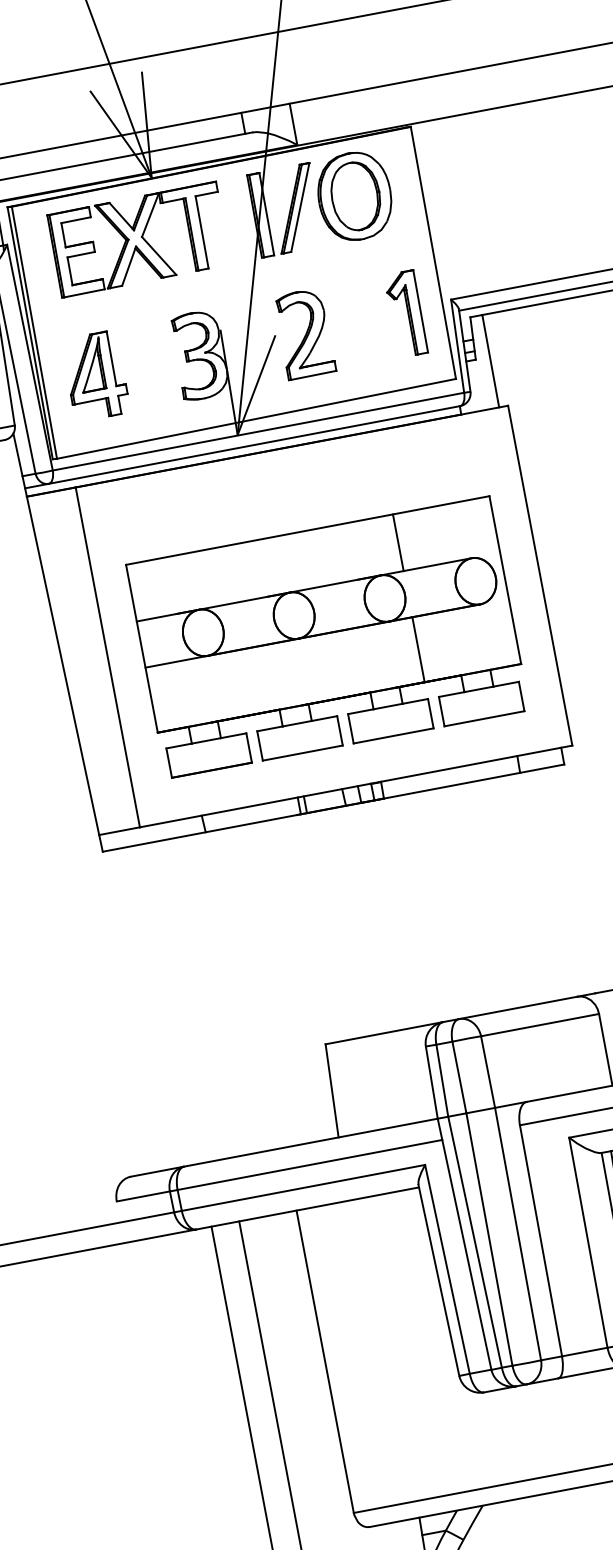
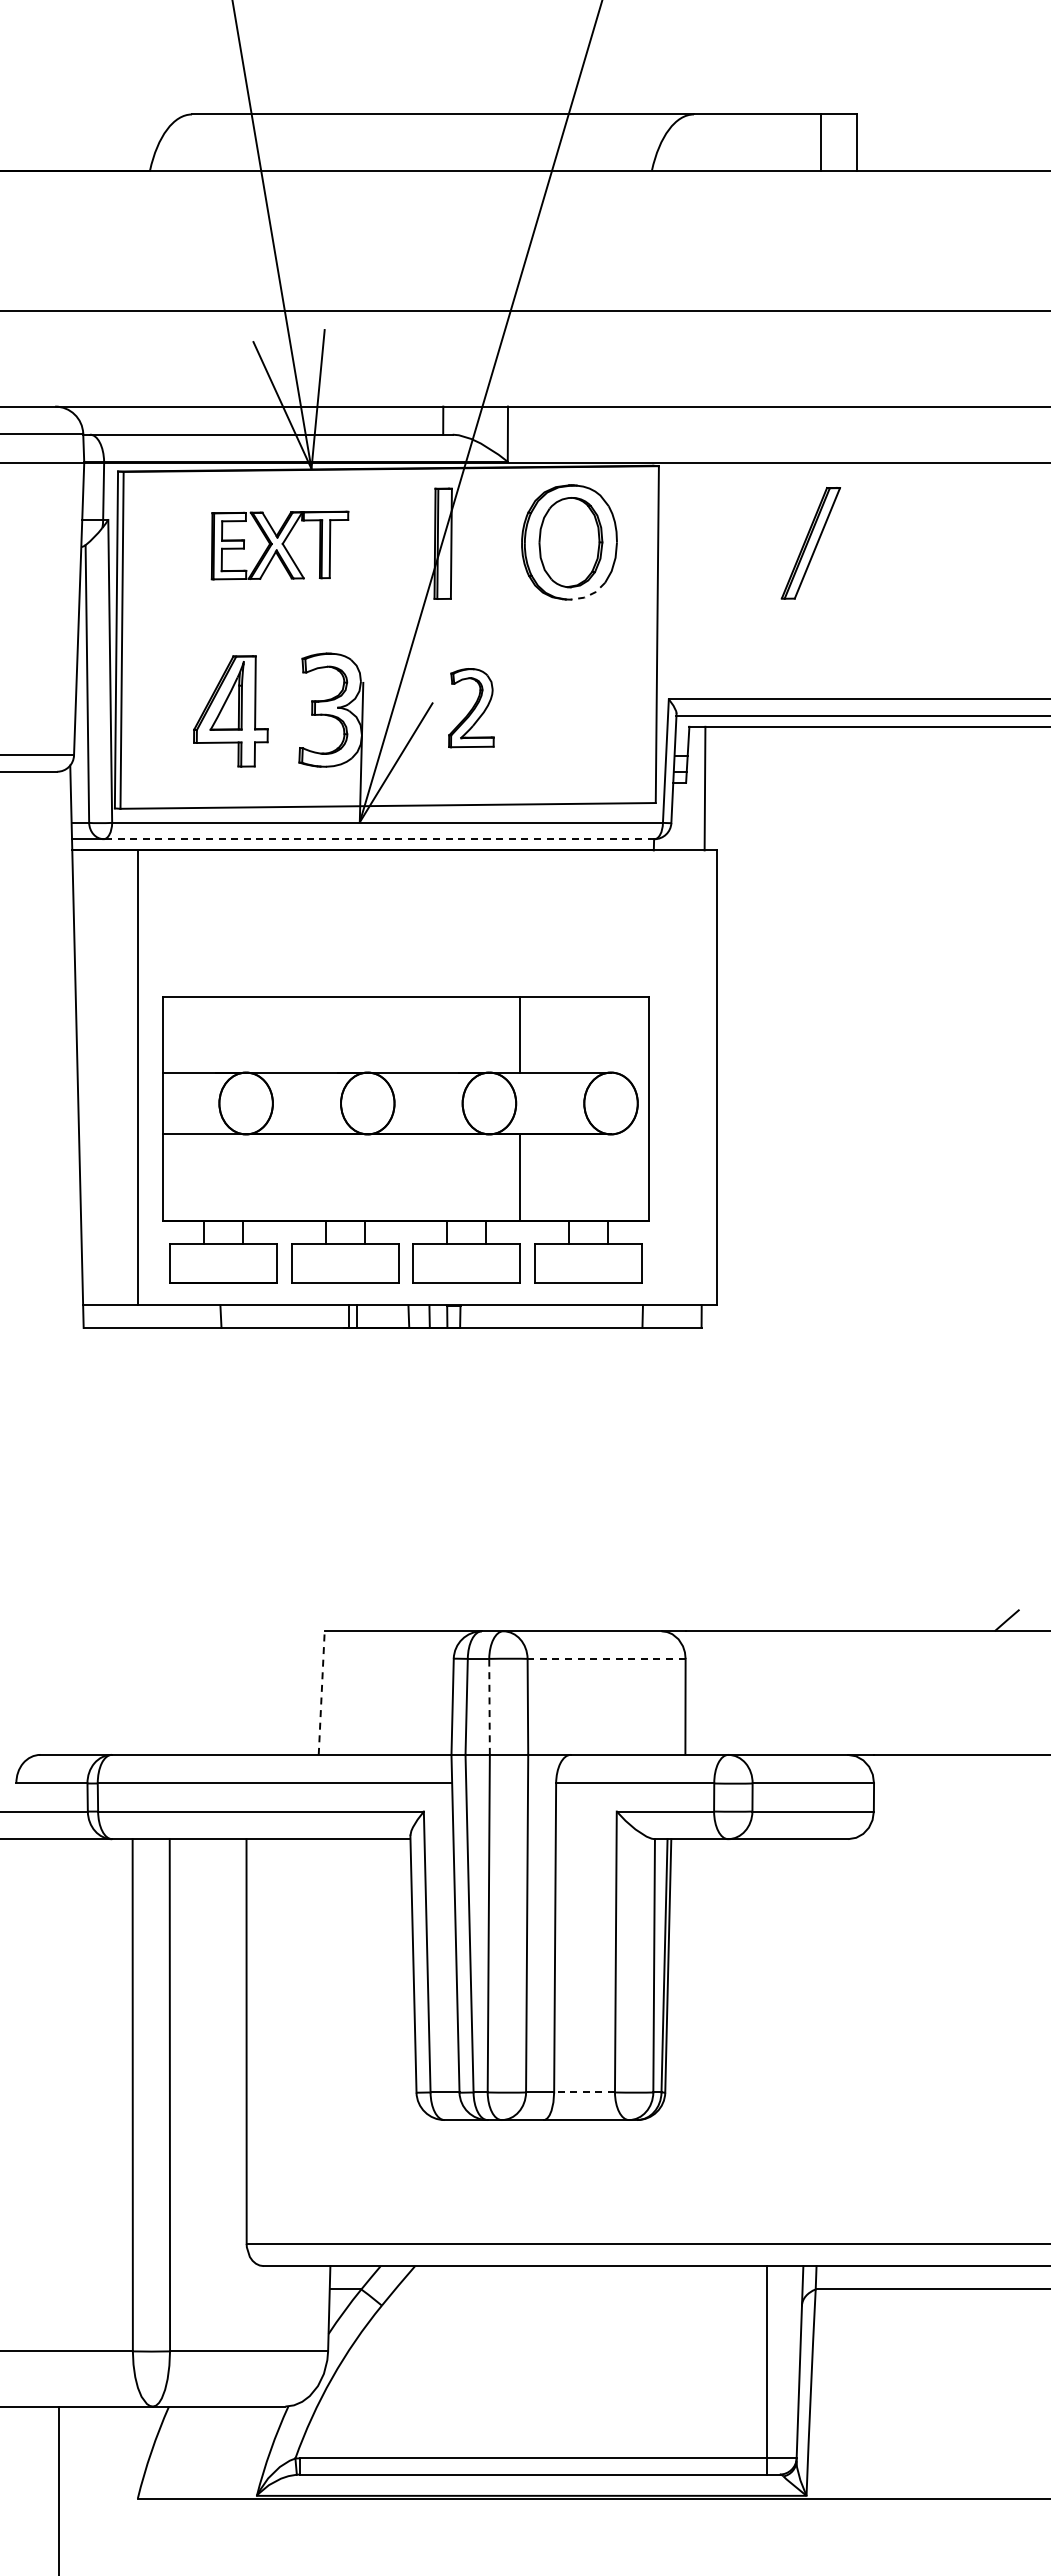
part: (295, 208) -> (810, 543), moved
line: (377, 233) -> (589, 595), solid -> dashed
part: (138, 239) -> (279, 545), size x0.6
part: (406, 313) -> (607, 706), removed
part: (304, 333) -> (471, 707), size x0.7
part: (95, 376) -> (230, 711), moved
line: (254, 445) -> (378, 839), solid -> dashed
part: (327, 637) -> (405, 1139), moved
line: (539, 1024) -> (606, 1658), solid -> dashed
line: (459, 1077) -> (489, 1706), solid -> dashed
line: (332, 1091) -> (321, 1693), solid -> dashed
line: (584, 1352) -> (584, 2092), solid -> dashed

